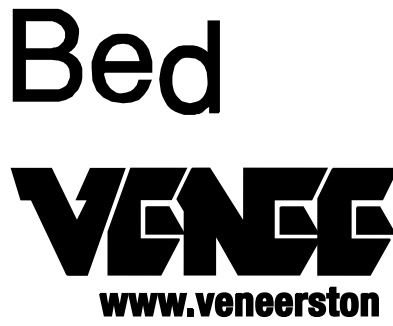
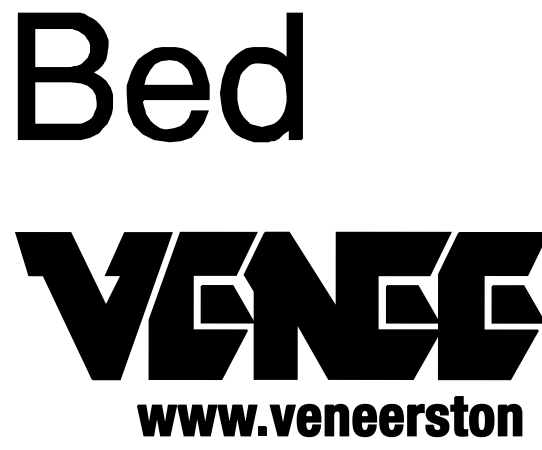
part: (189, 67) -> (261, 77), moved

